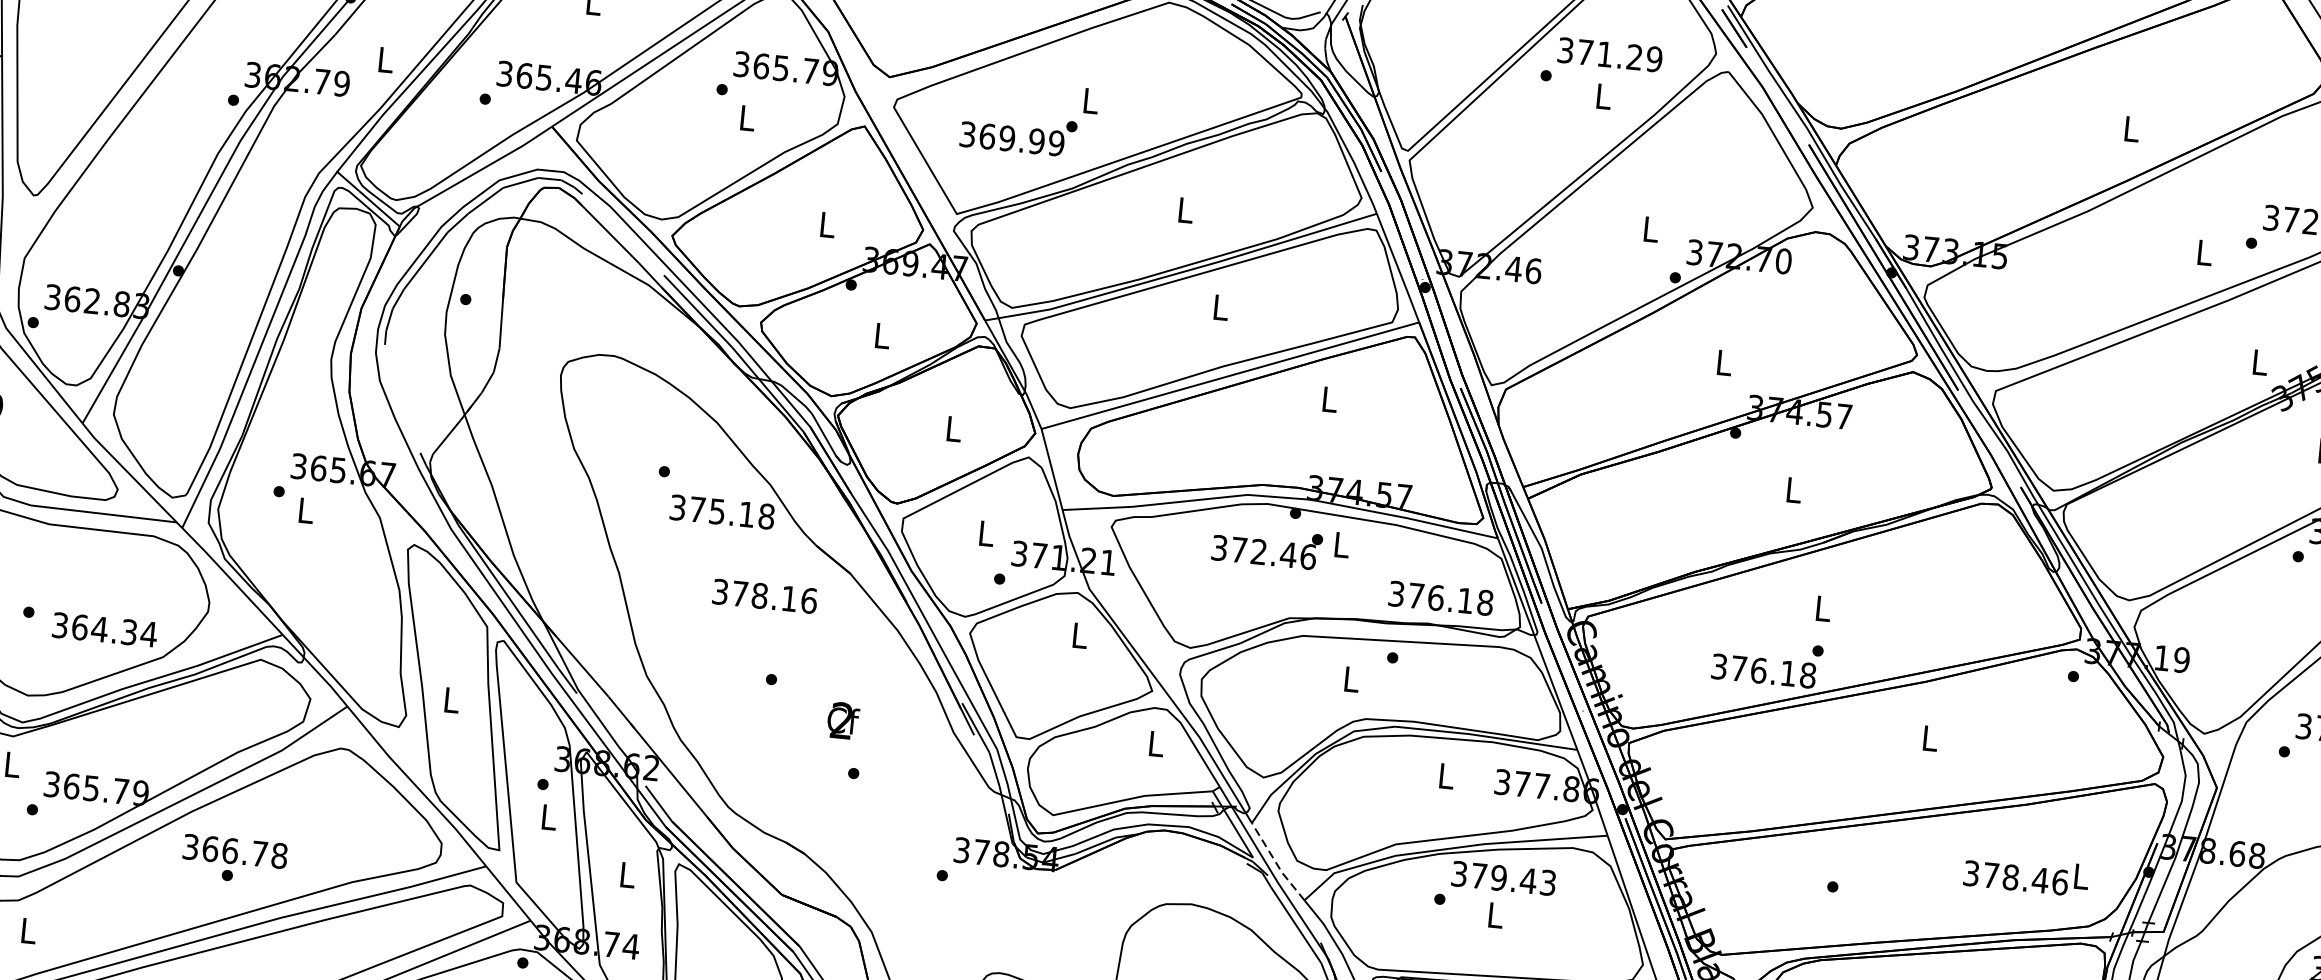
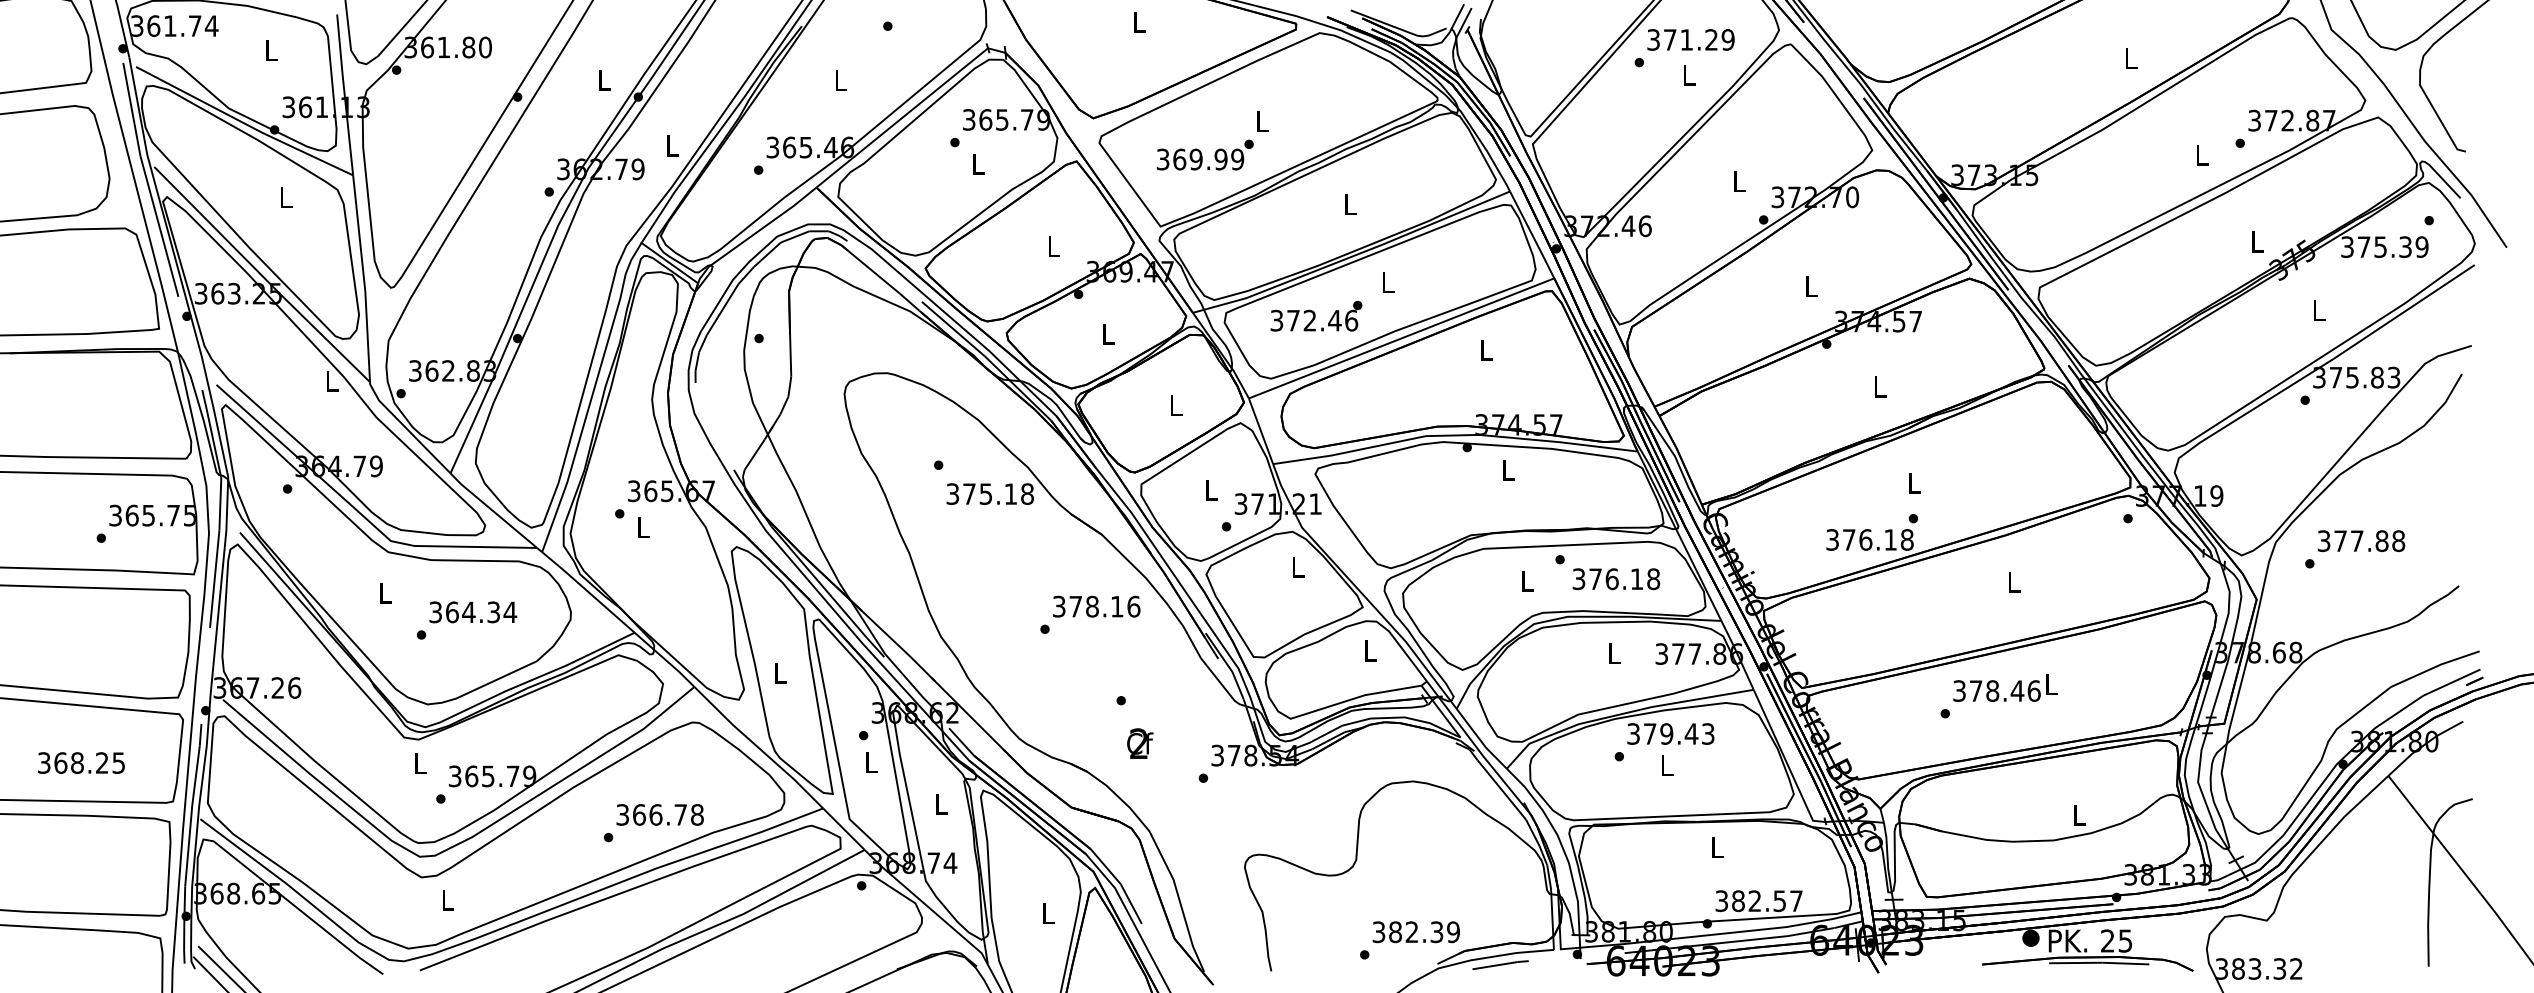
text: (1267, 546) -> (1316, 315), moved
text: (764, 596) -> (1096, 606), moved
text: (1441, 598) -> (1616, 579), moved
text: (105, 630) -> (473, 612), moved
text: (843, 720) -> (1140, 743), moved
text: (234, 850) -> (659, 814), moved
line: (1276, 863) -> (1480, 740), dashed -> solid
text: (2026, 874) -> (2005, 687), moved

